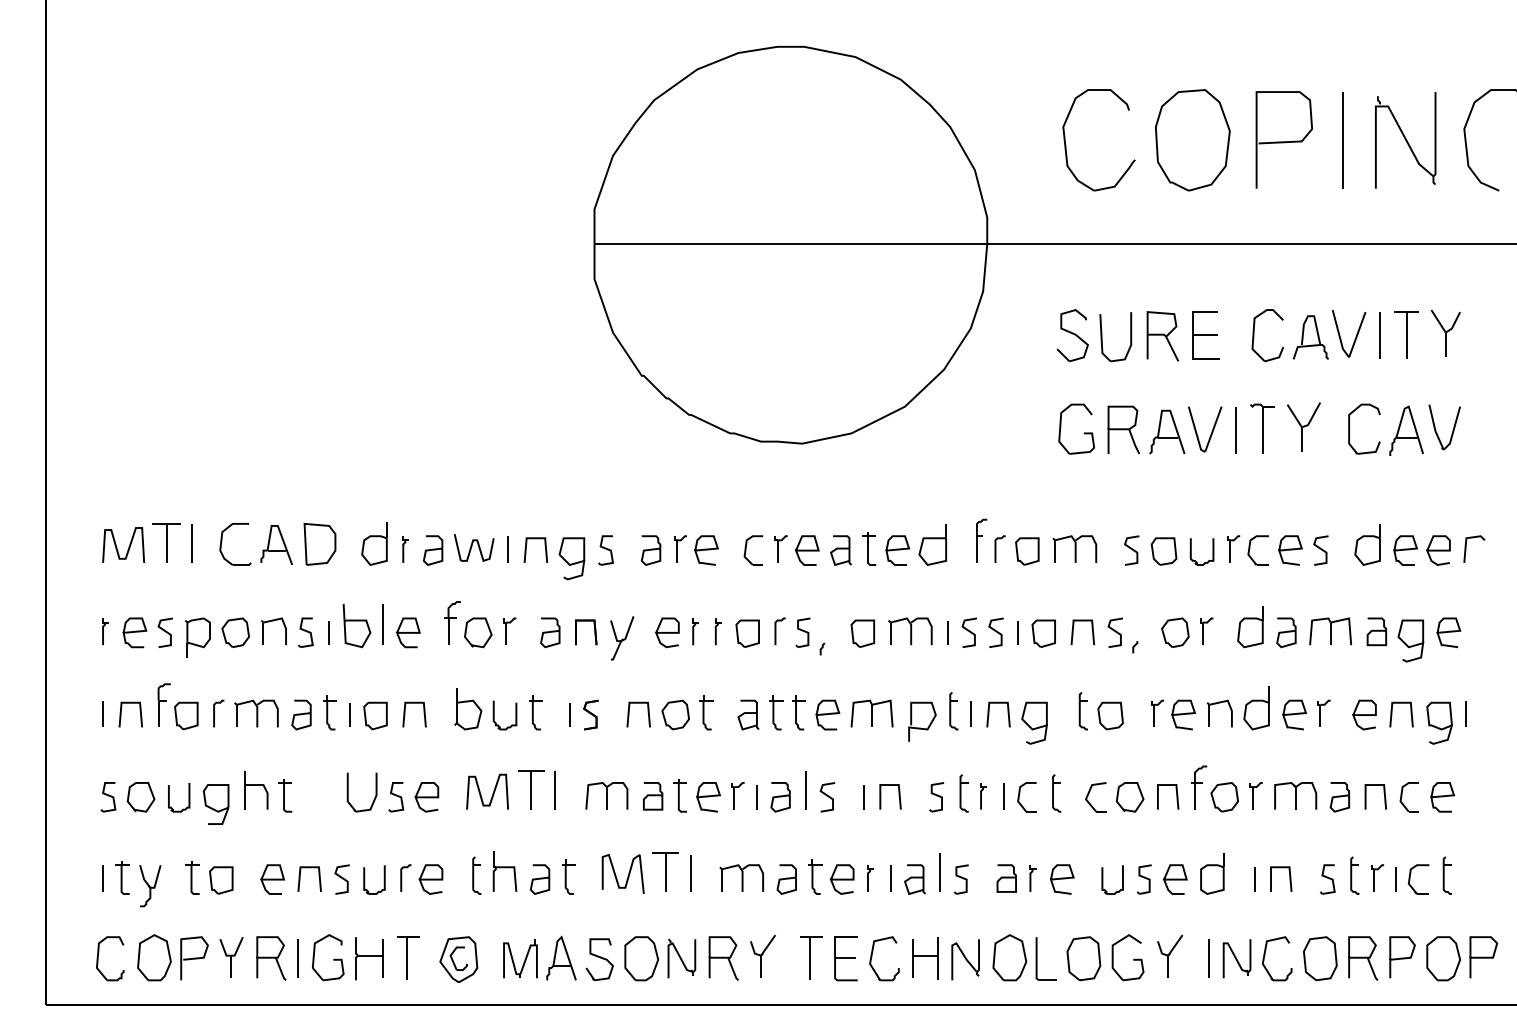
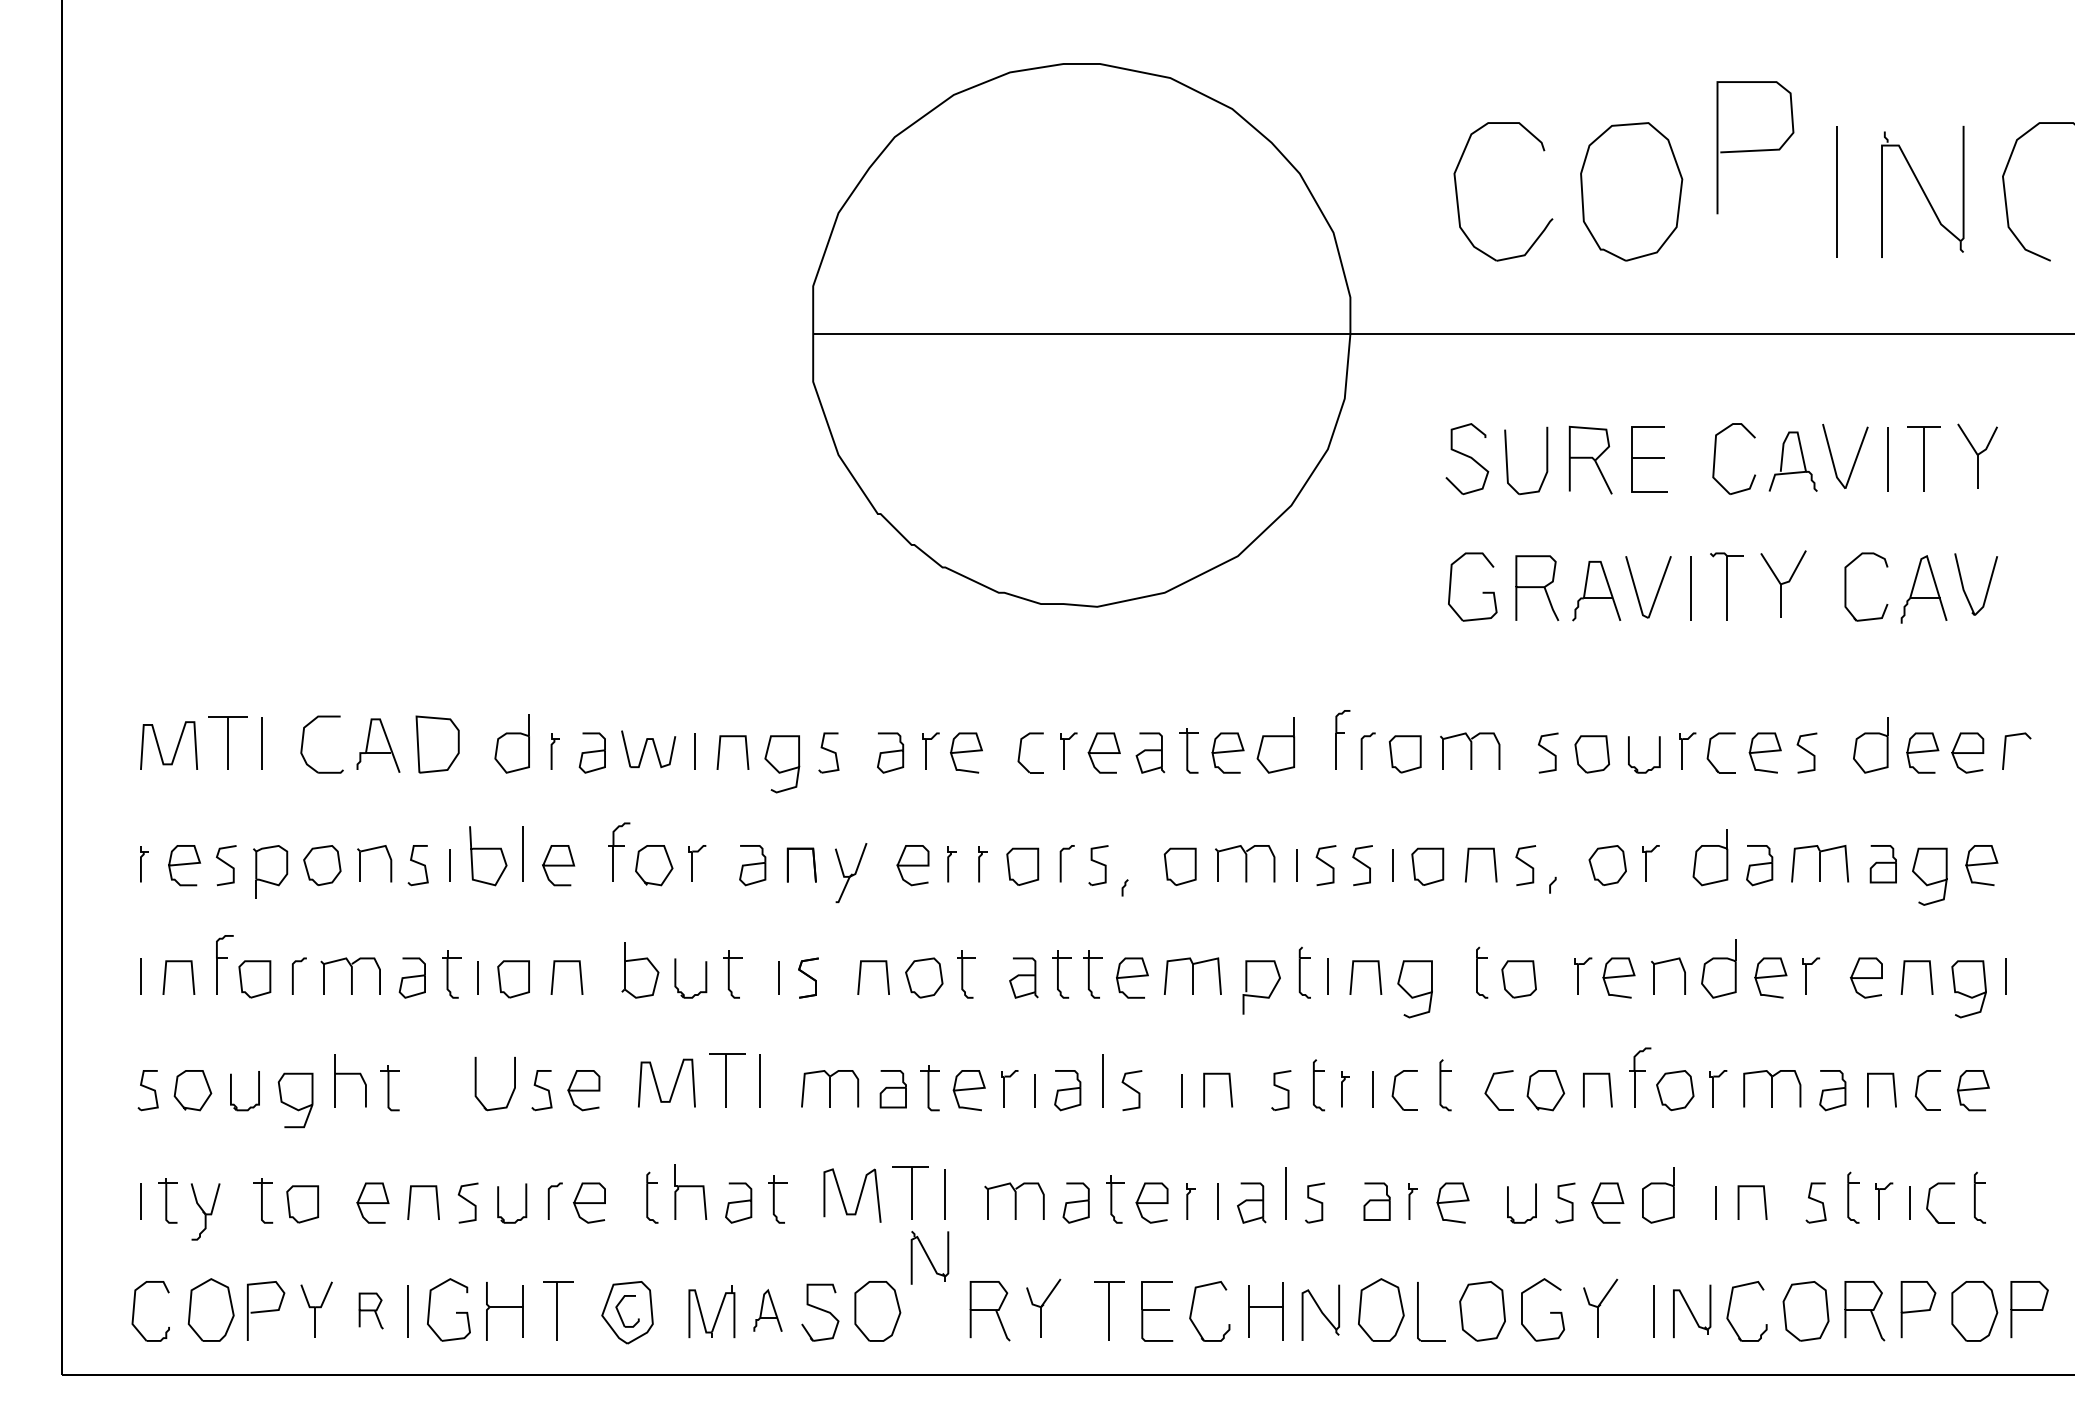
curve: (1283, 141) -> (1754, 149), moved
part: (561, 957) -> (768, 1309), size x0.7
part: (271, 958) -> (371, 1311), size x0.6
part: (681, 958) -> (929, 1257), moved

